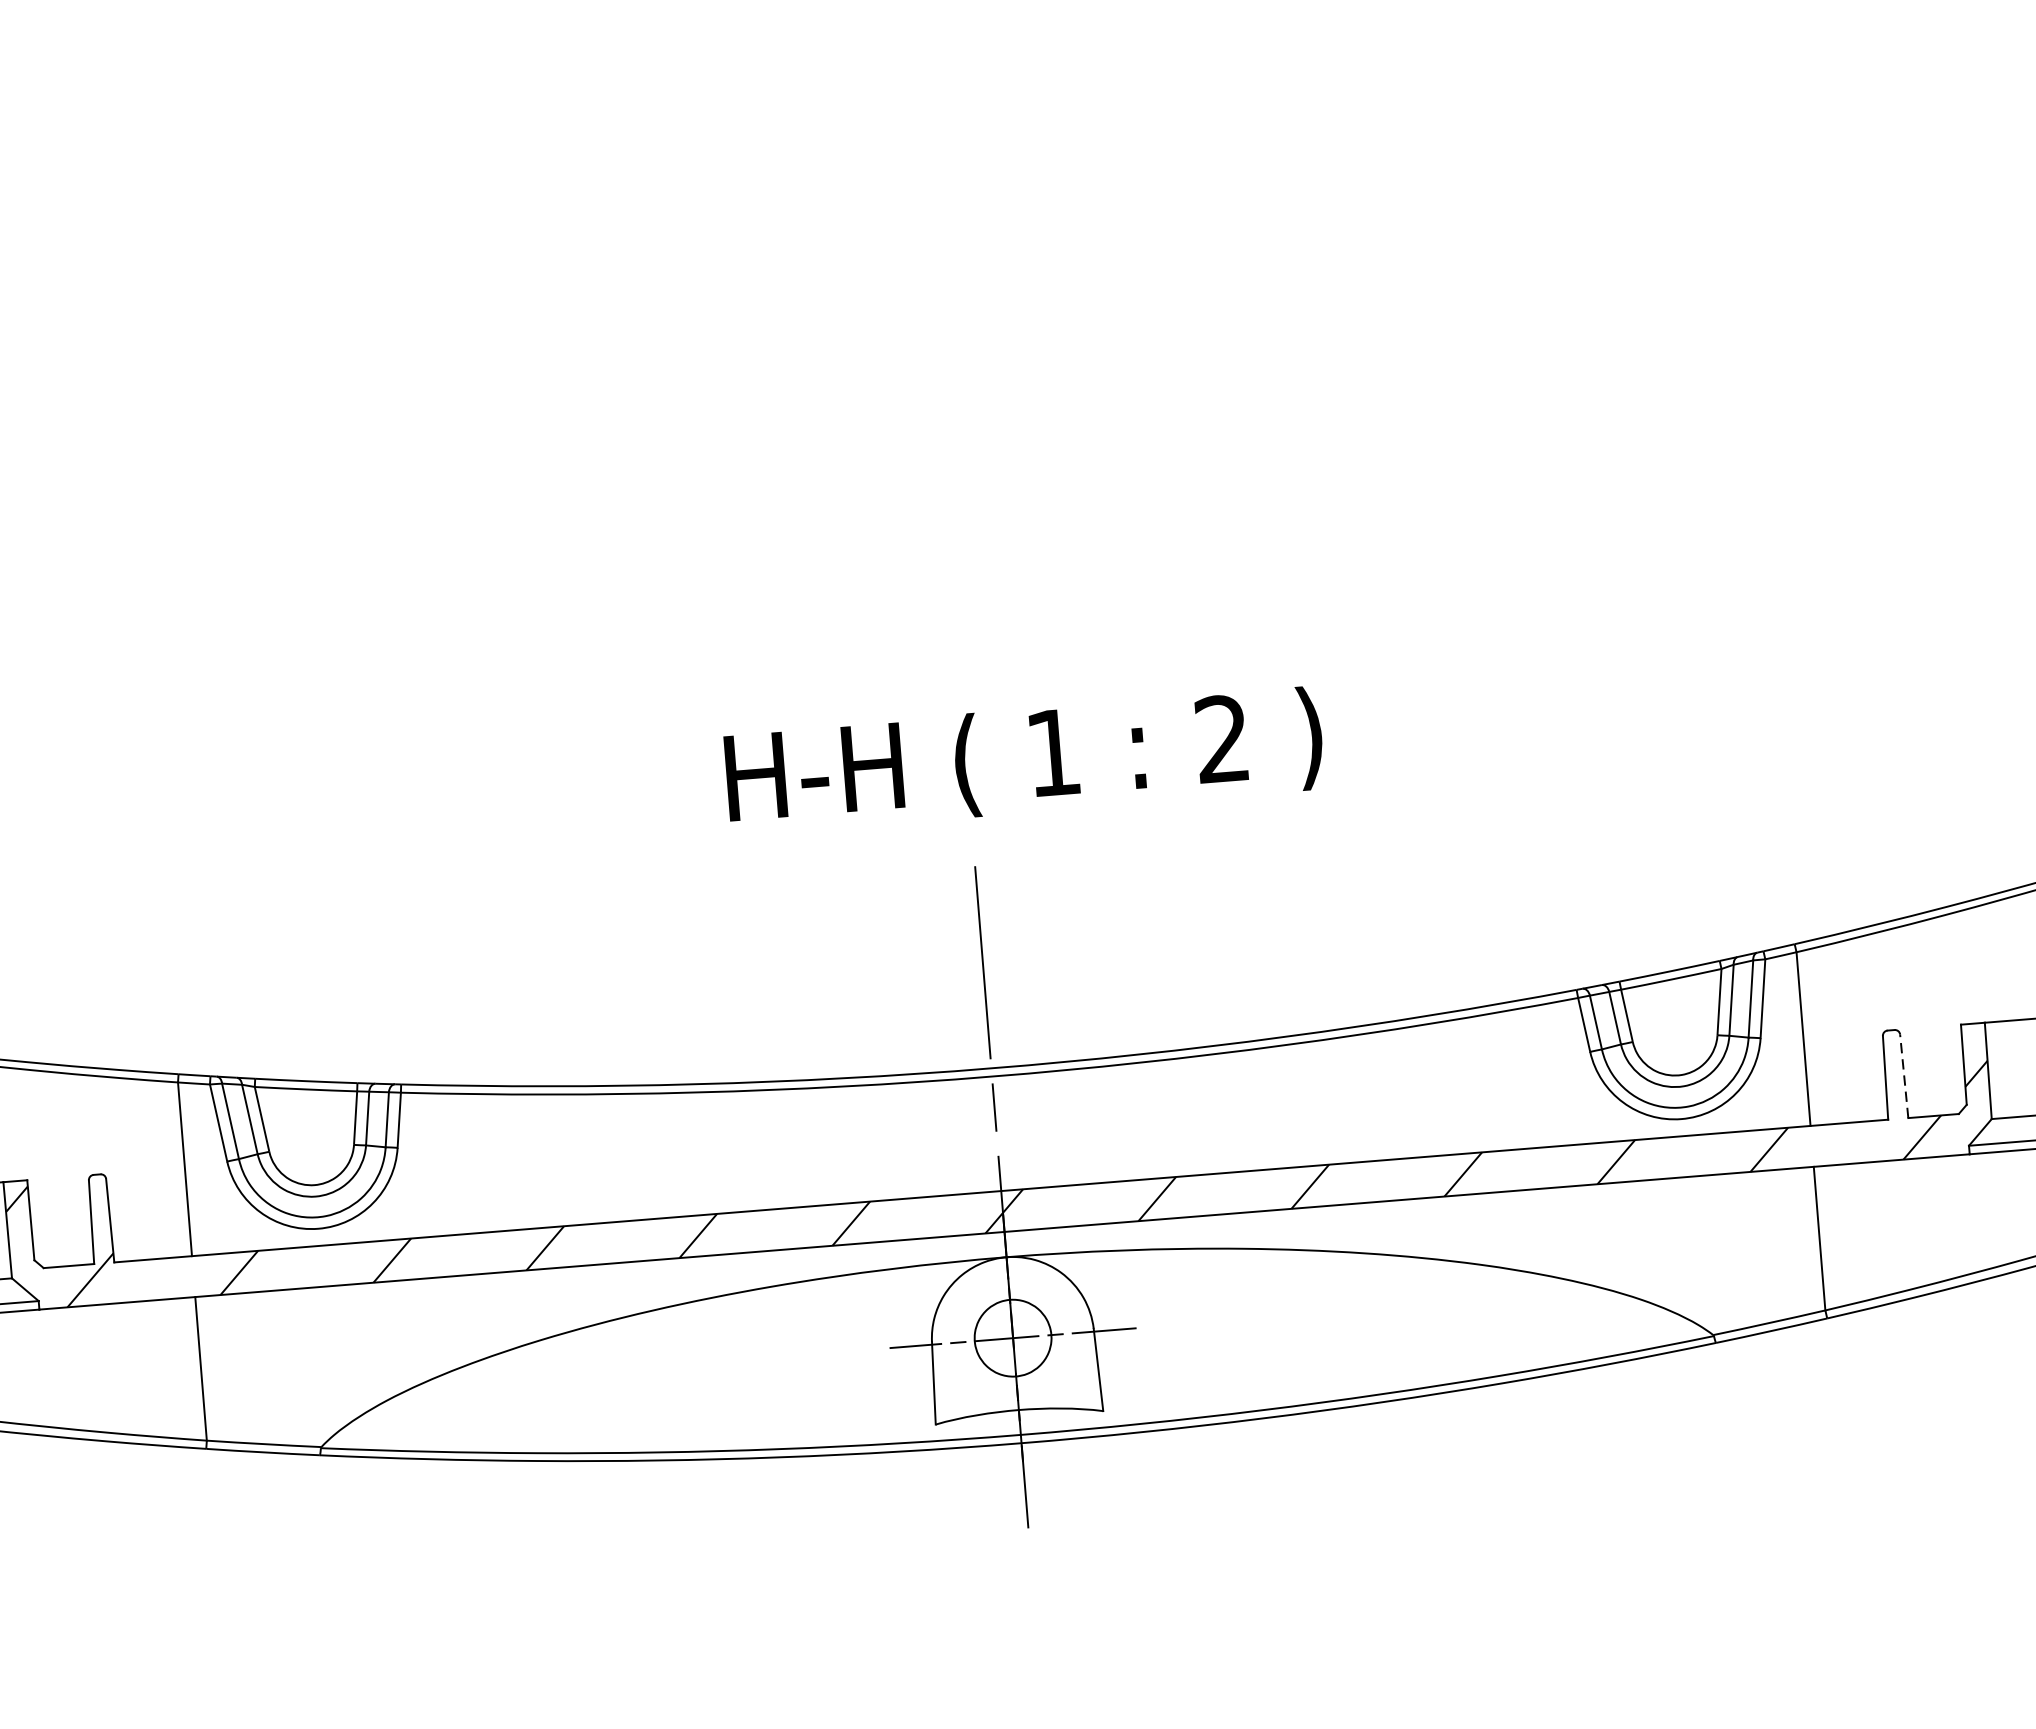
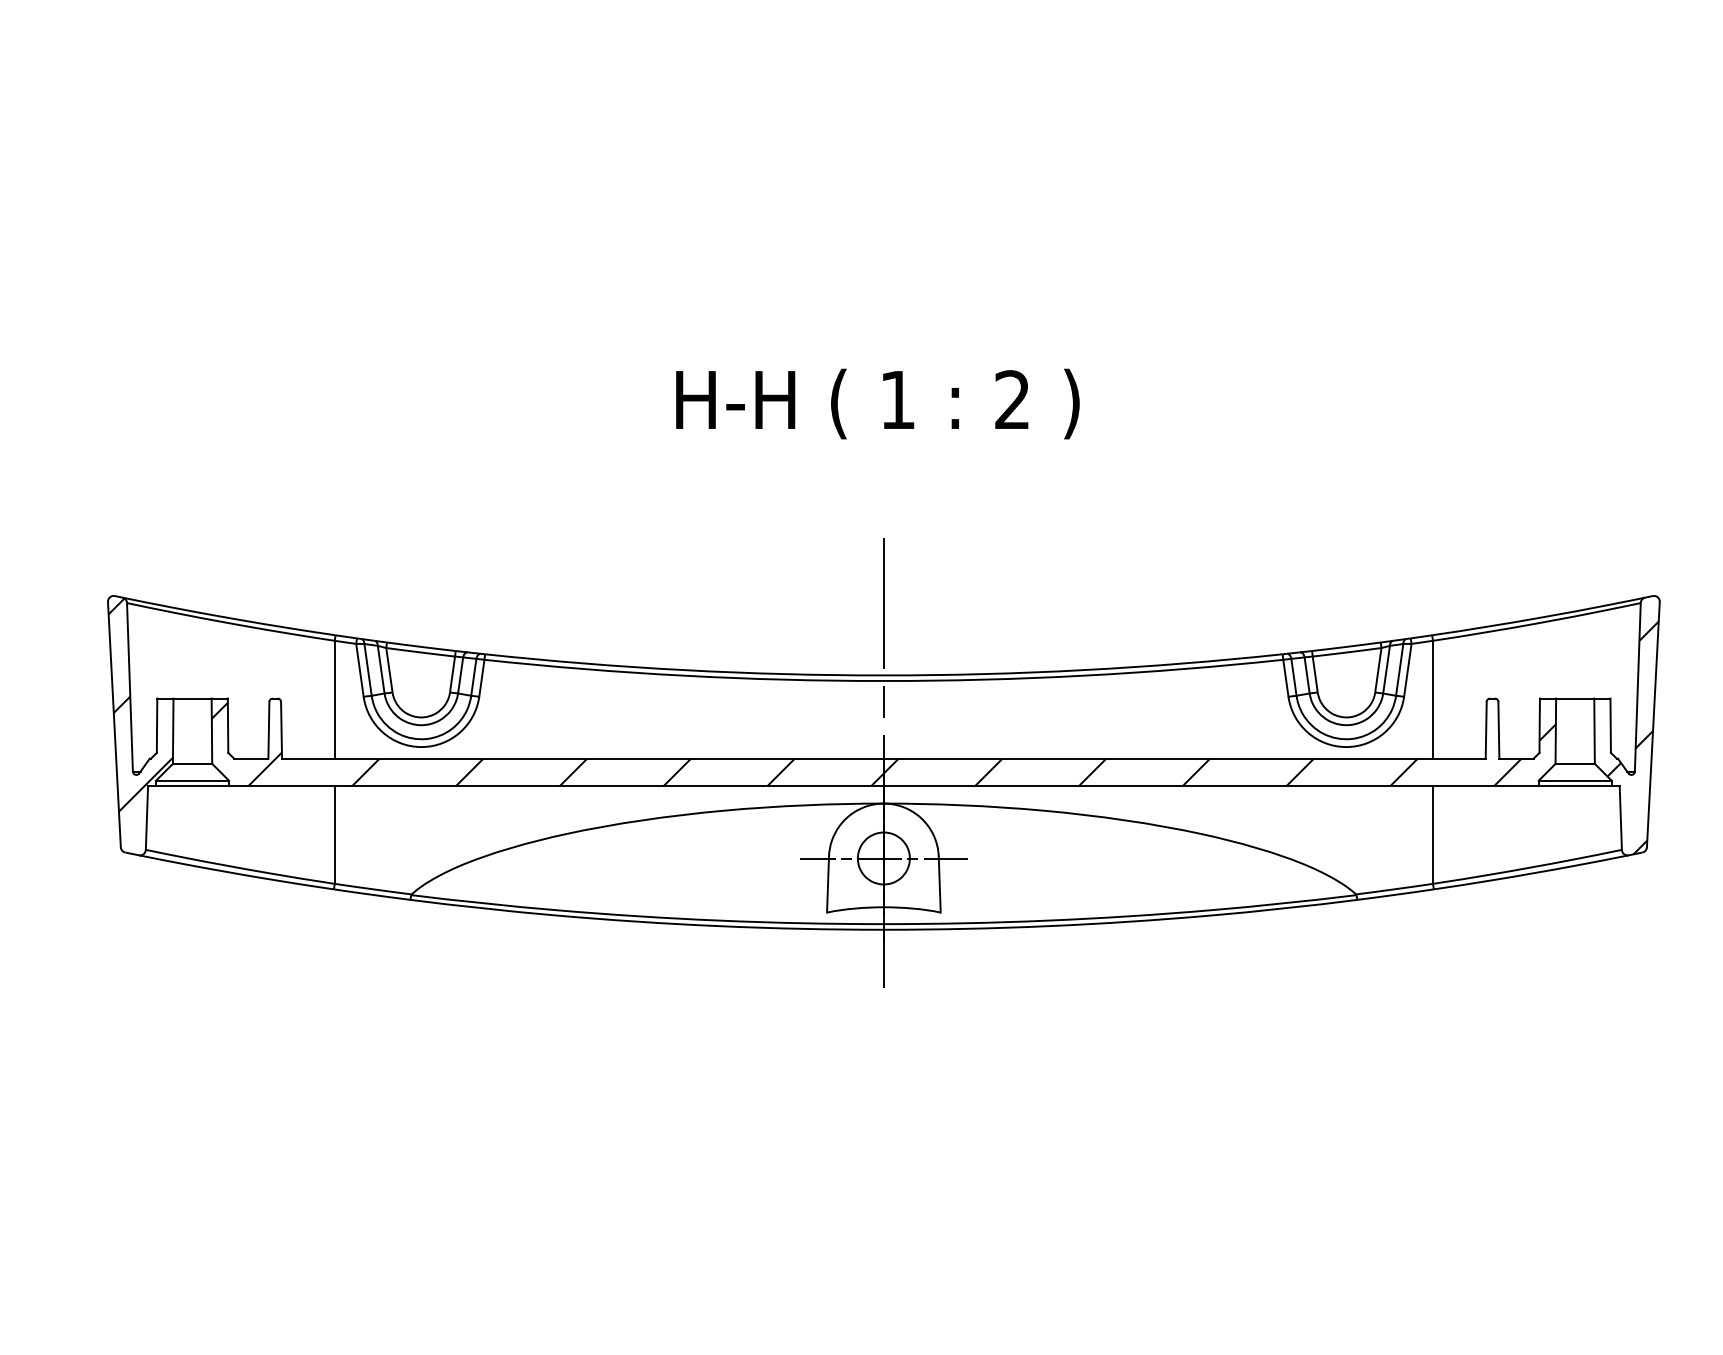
text: (1023, 760) -> (877, 403), moved
line: (1903, 1075) -> (1498, 729), dashed -> solid

